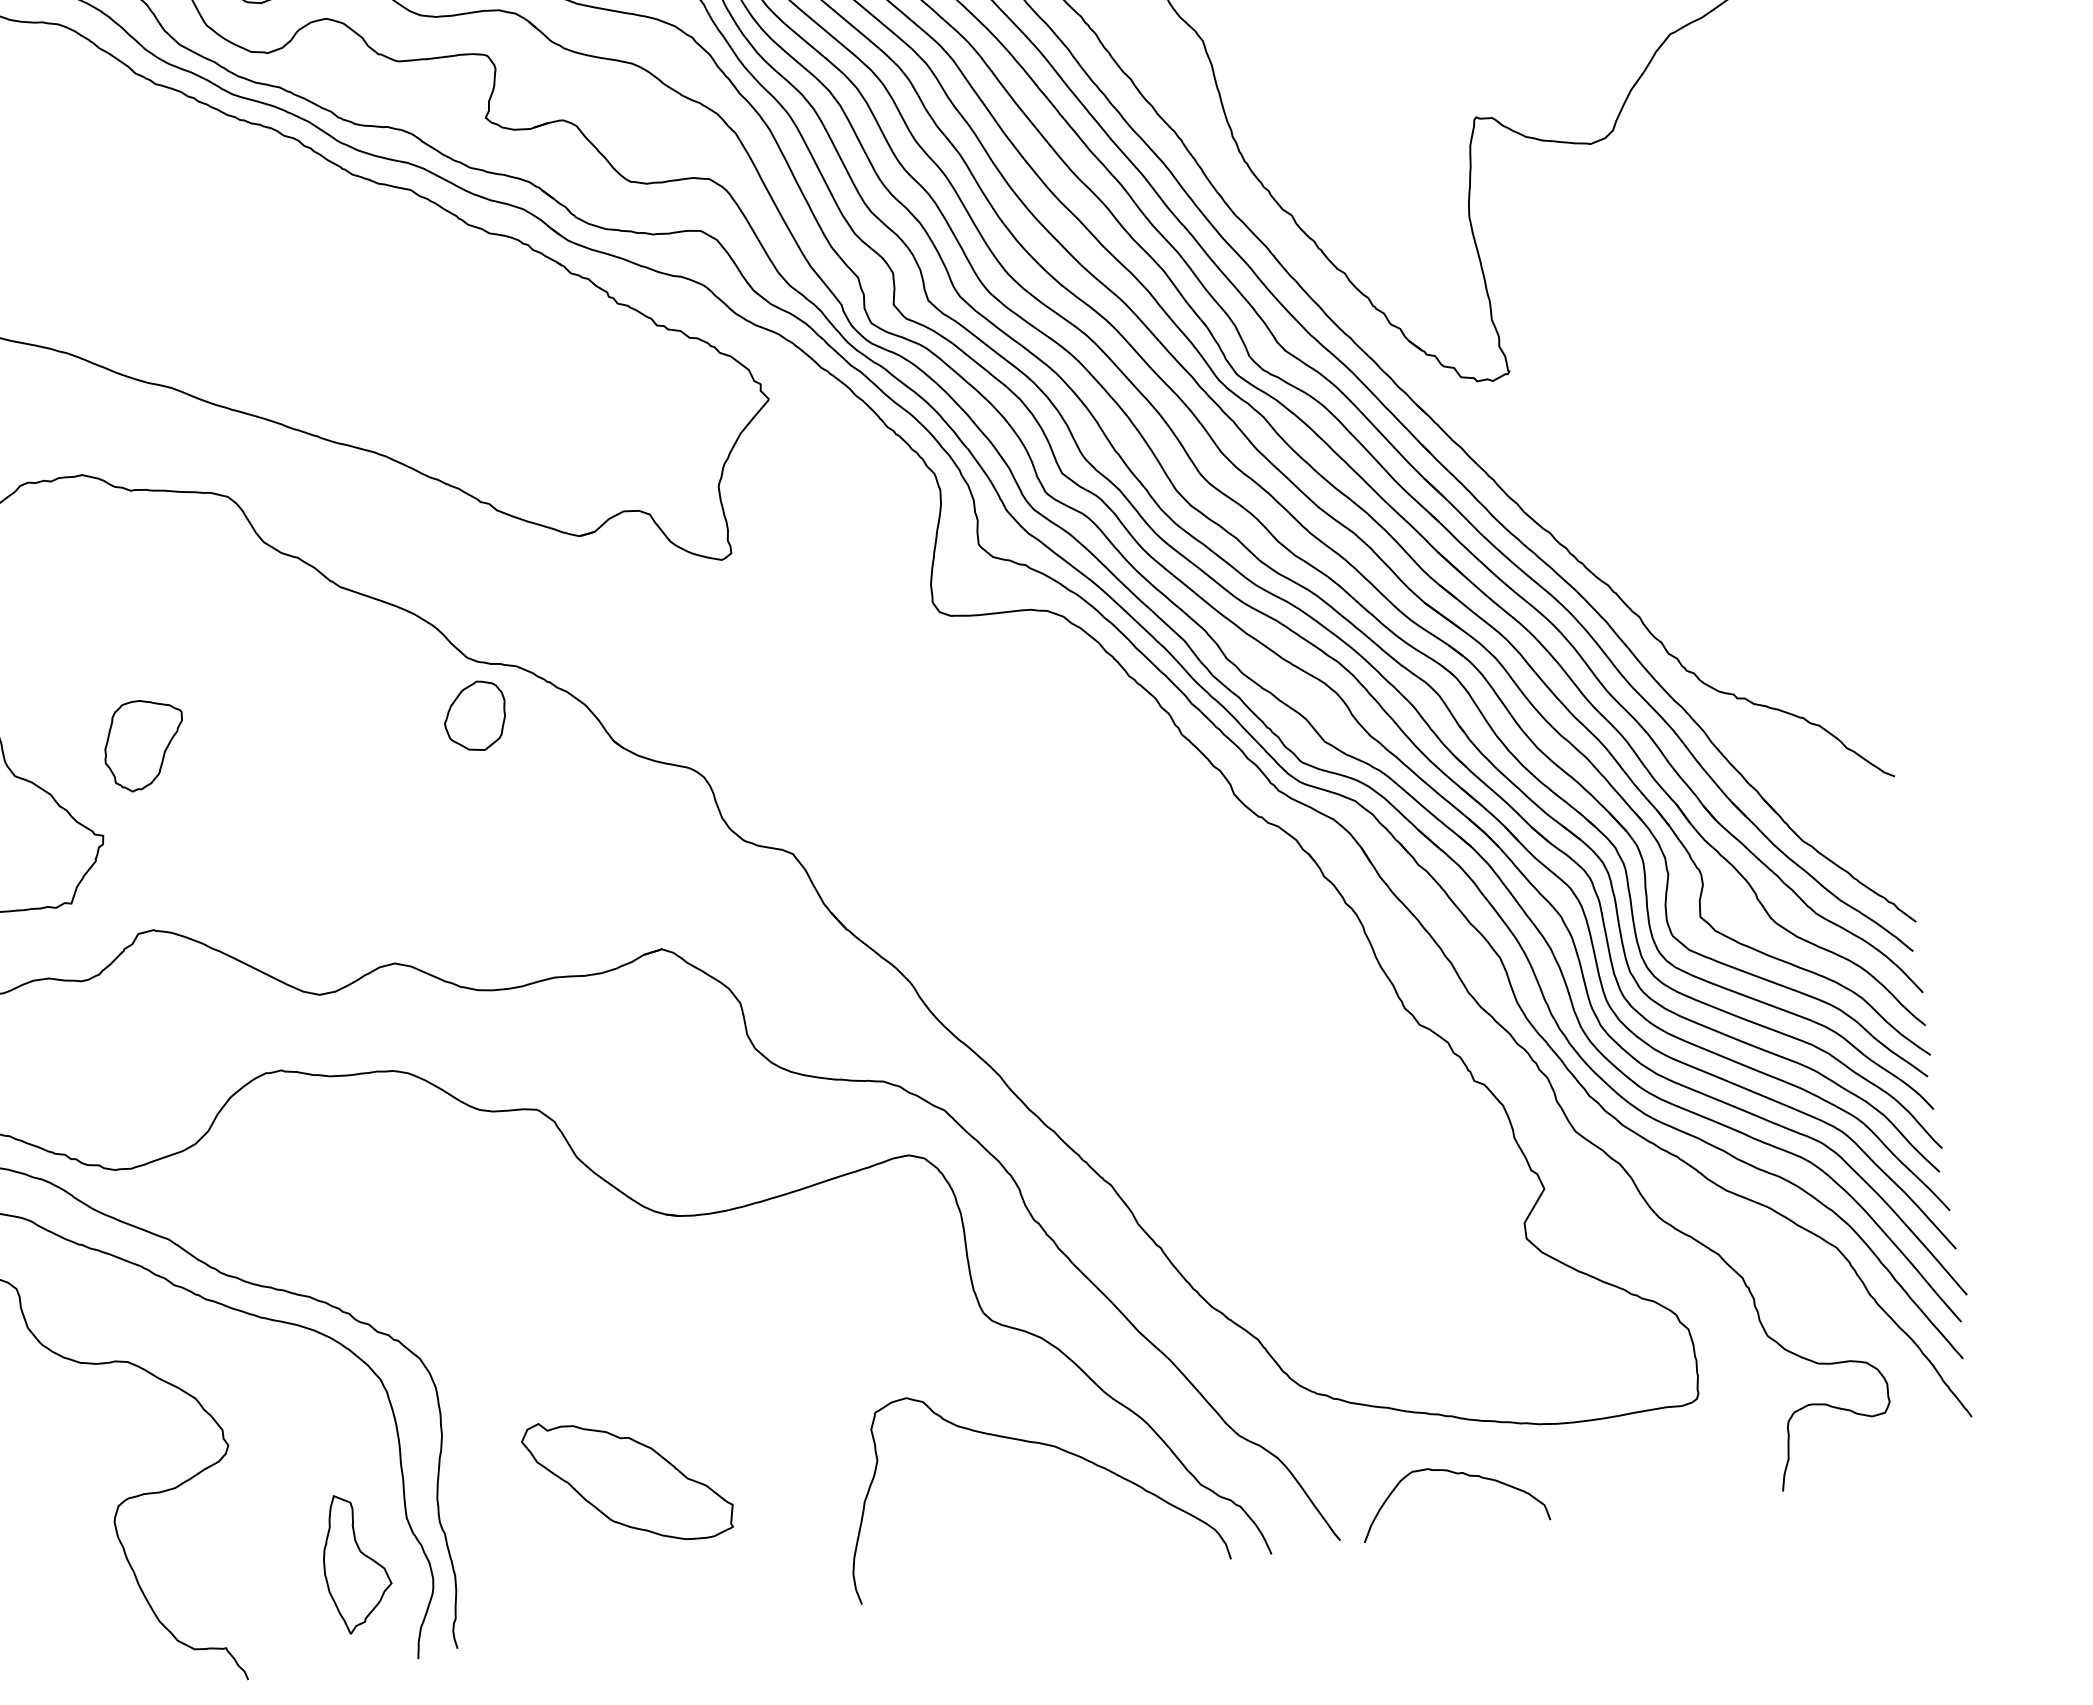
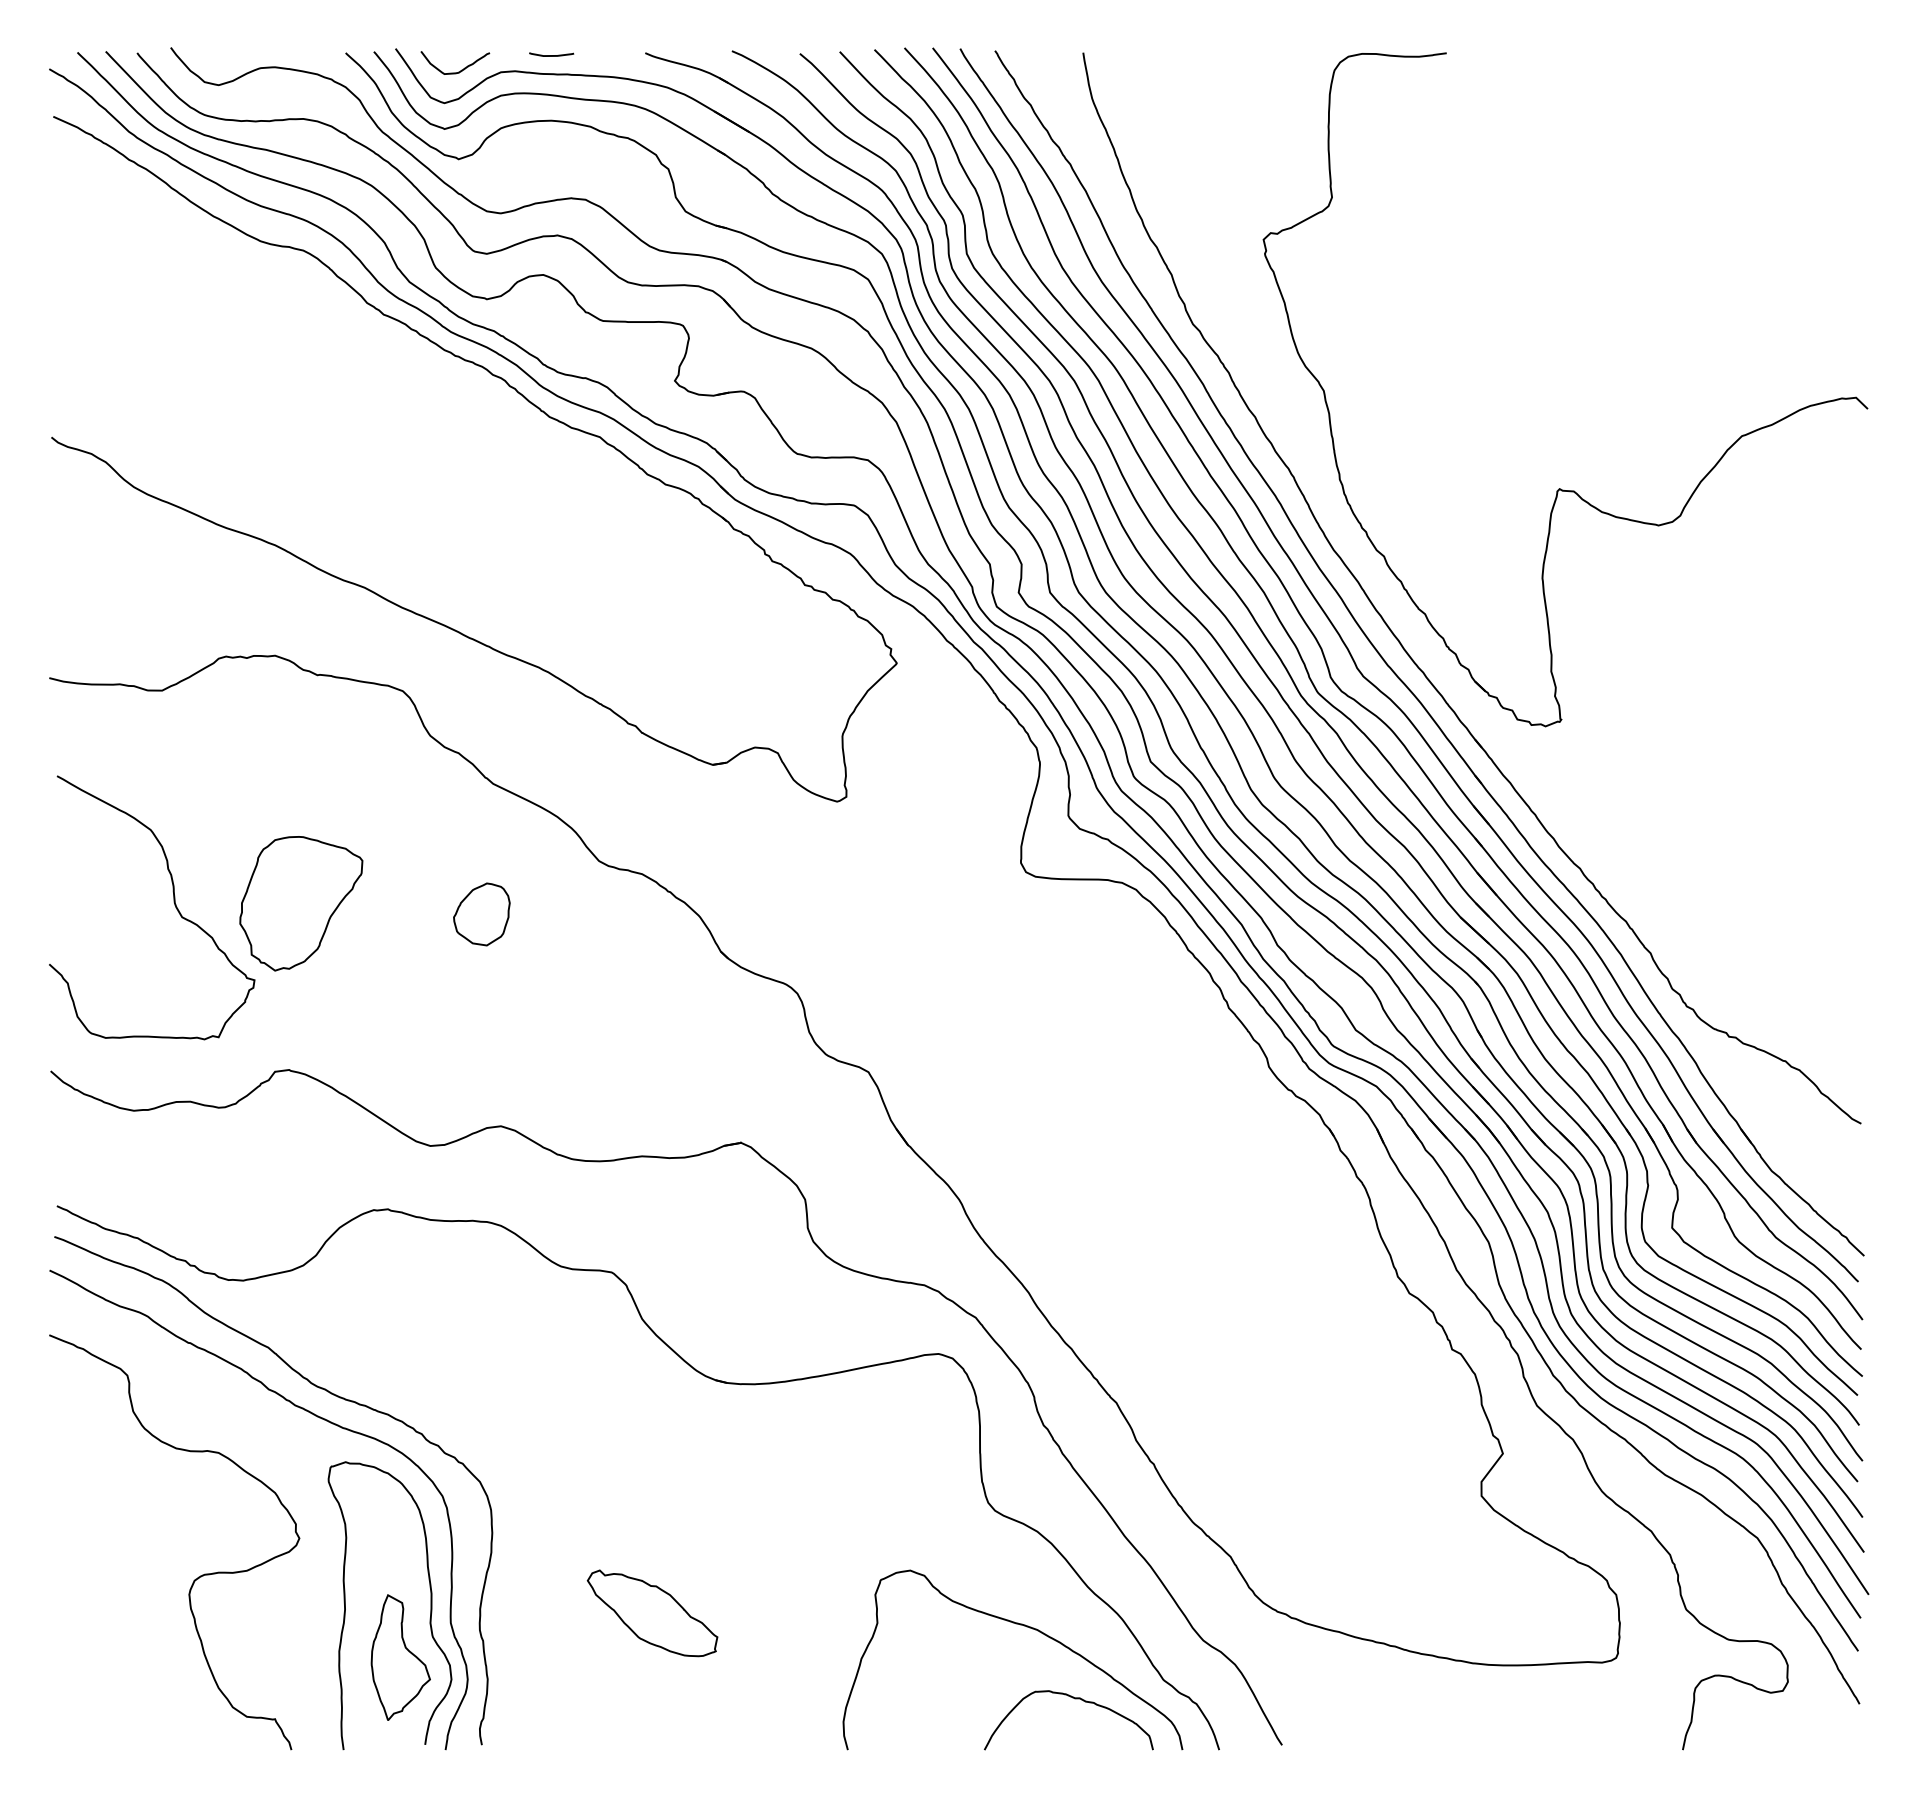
part: (474, 716) -> (481, 914), moved
part: (144, 744) -> (301, 903), size x1.67
curve: (1458, 1474) -> (1075, 1699), moved
part: (627, 1480) -> (652, 1613), size x0.71
curve: (382, 1501) -> (430, 1605), added

